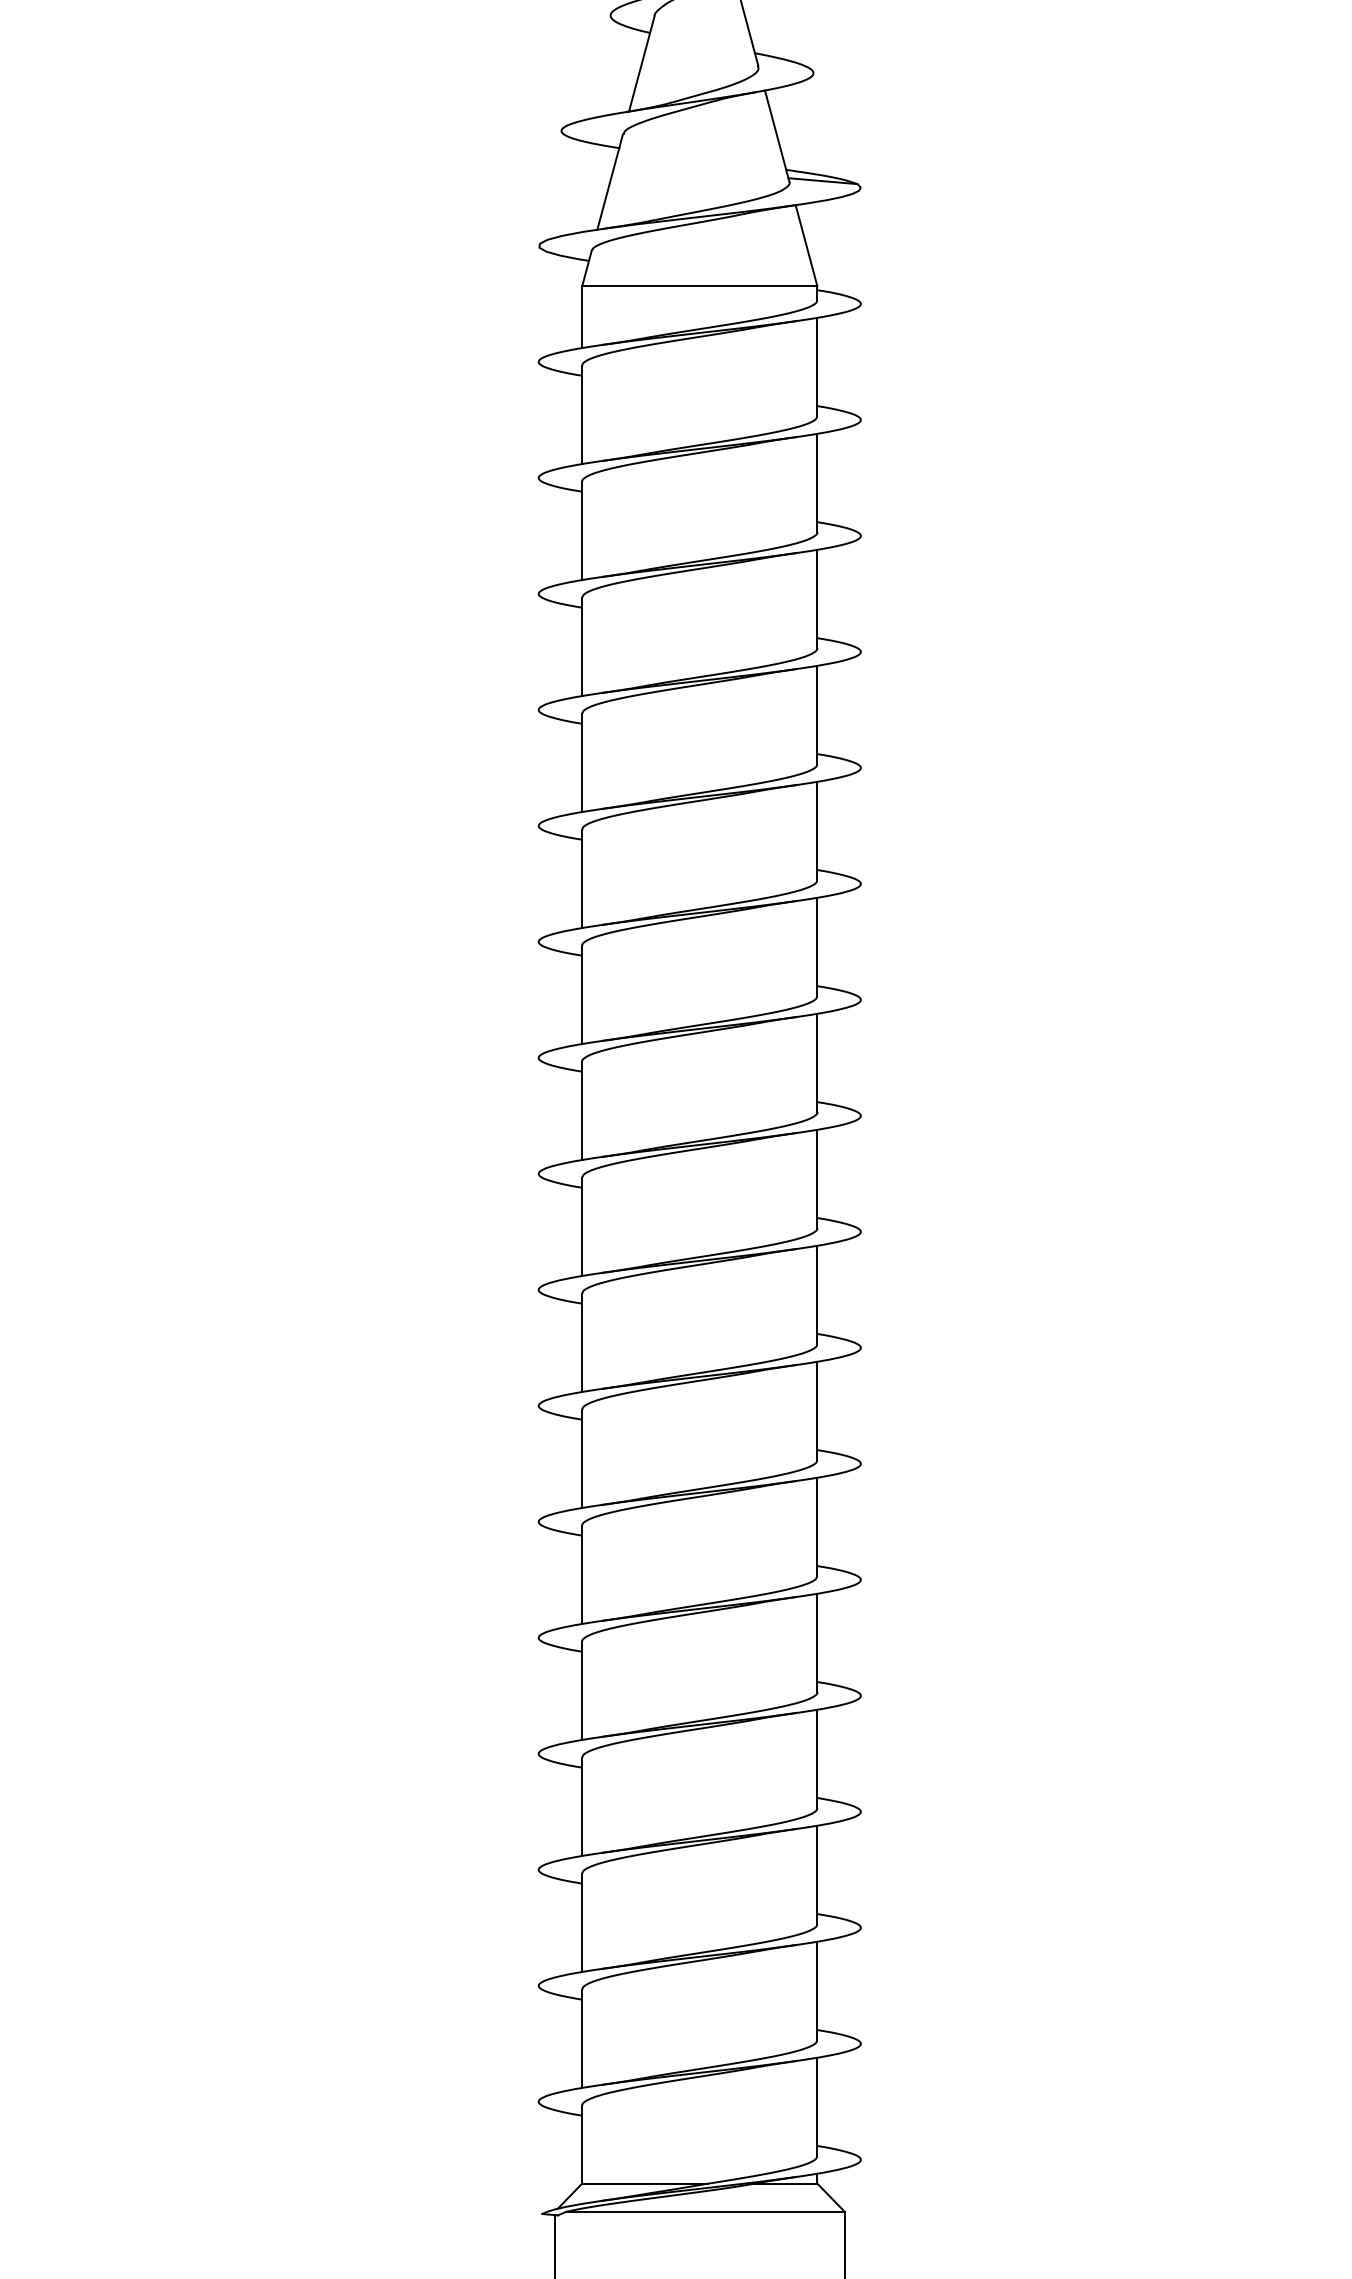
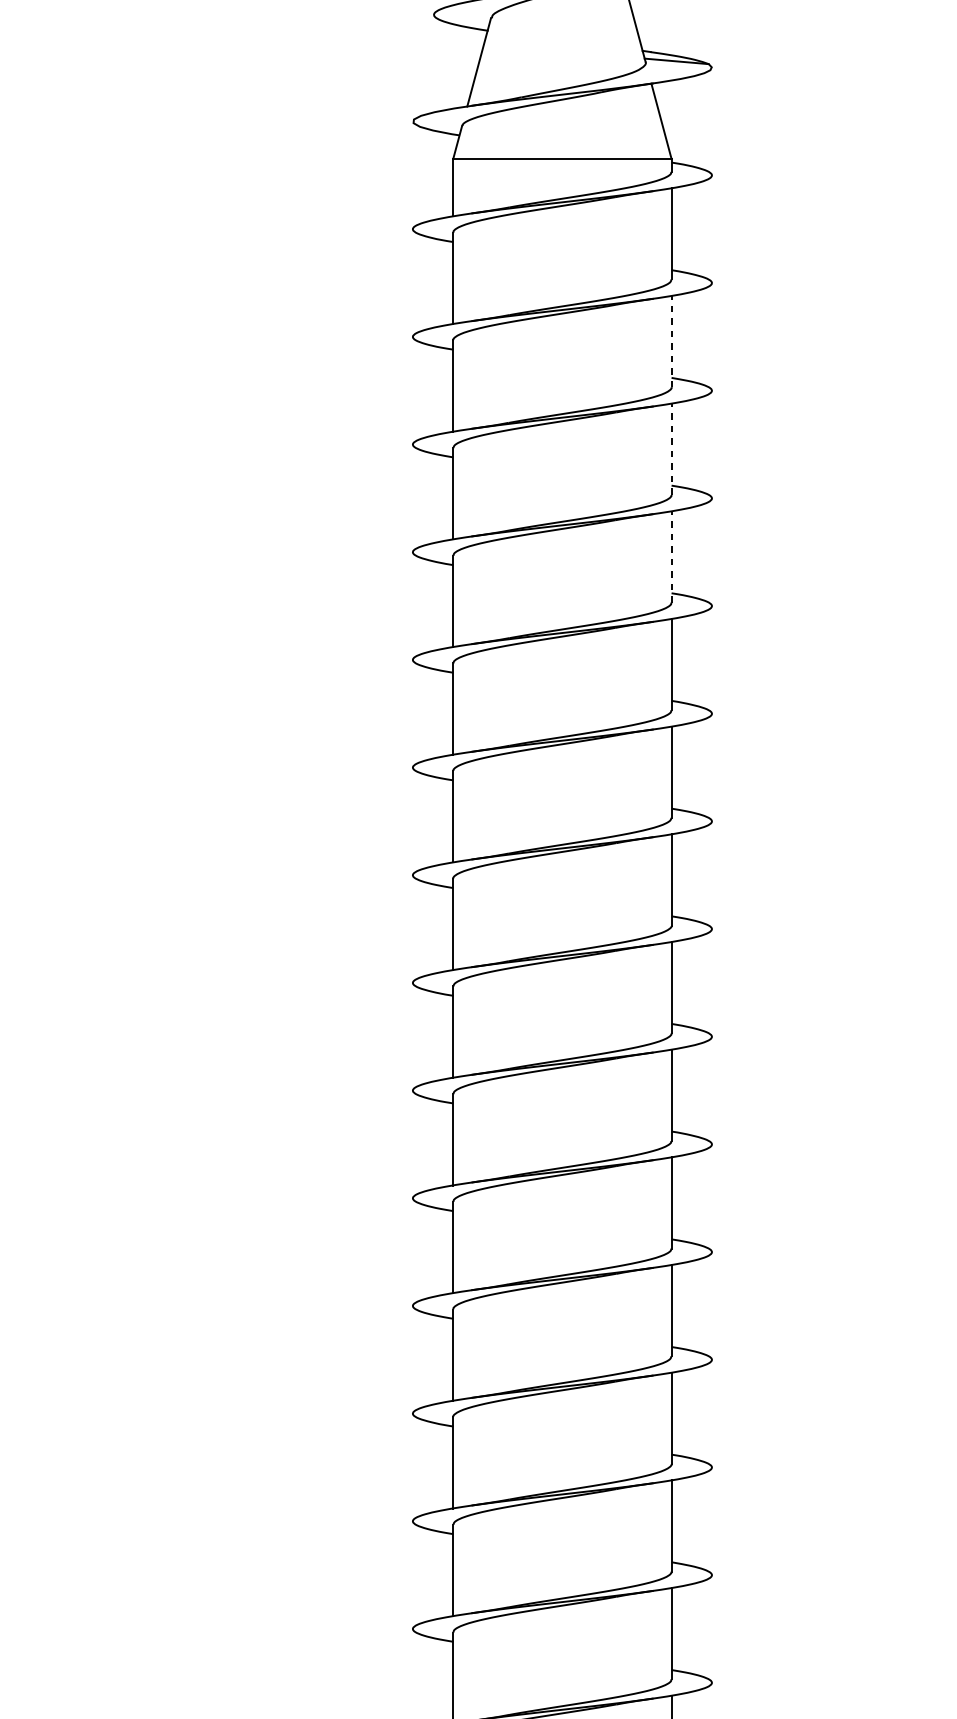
line: (817, 482) -> (671, 341), solid -> dashed
line: (817, 598) -> (671, 448), solid -> dashed
line: (817, 714) -> (671, 556), solid -> dashed

